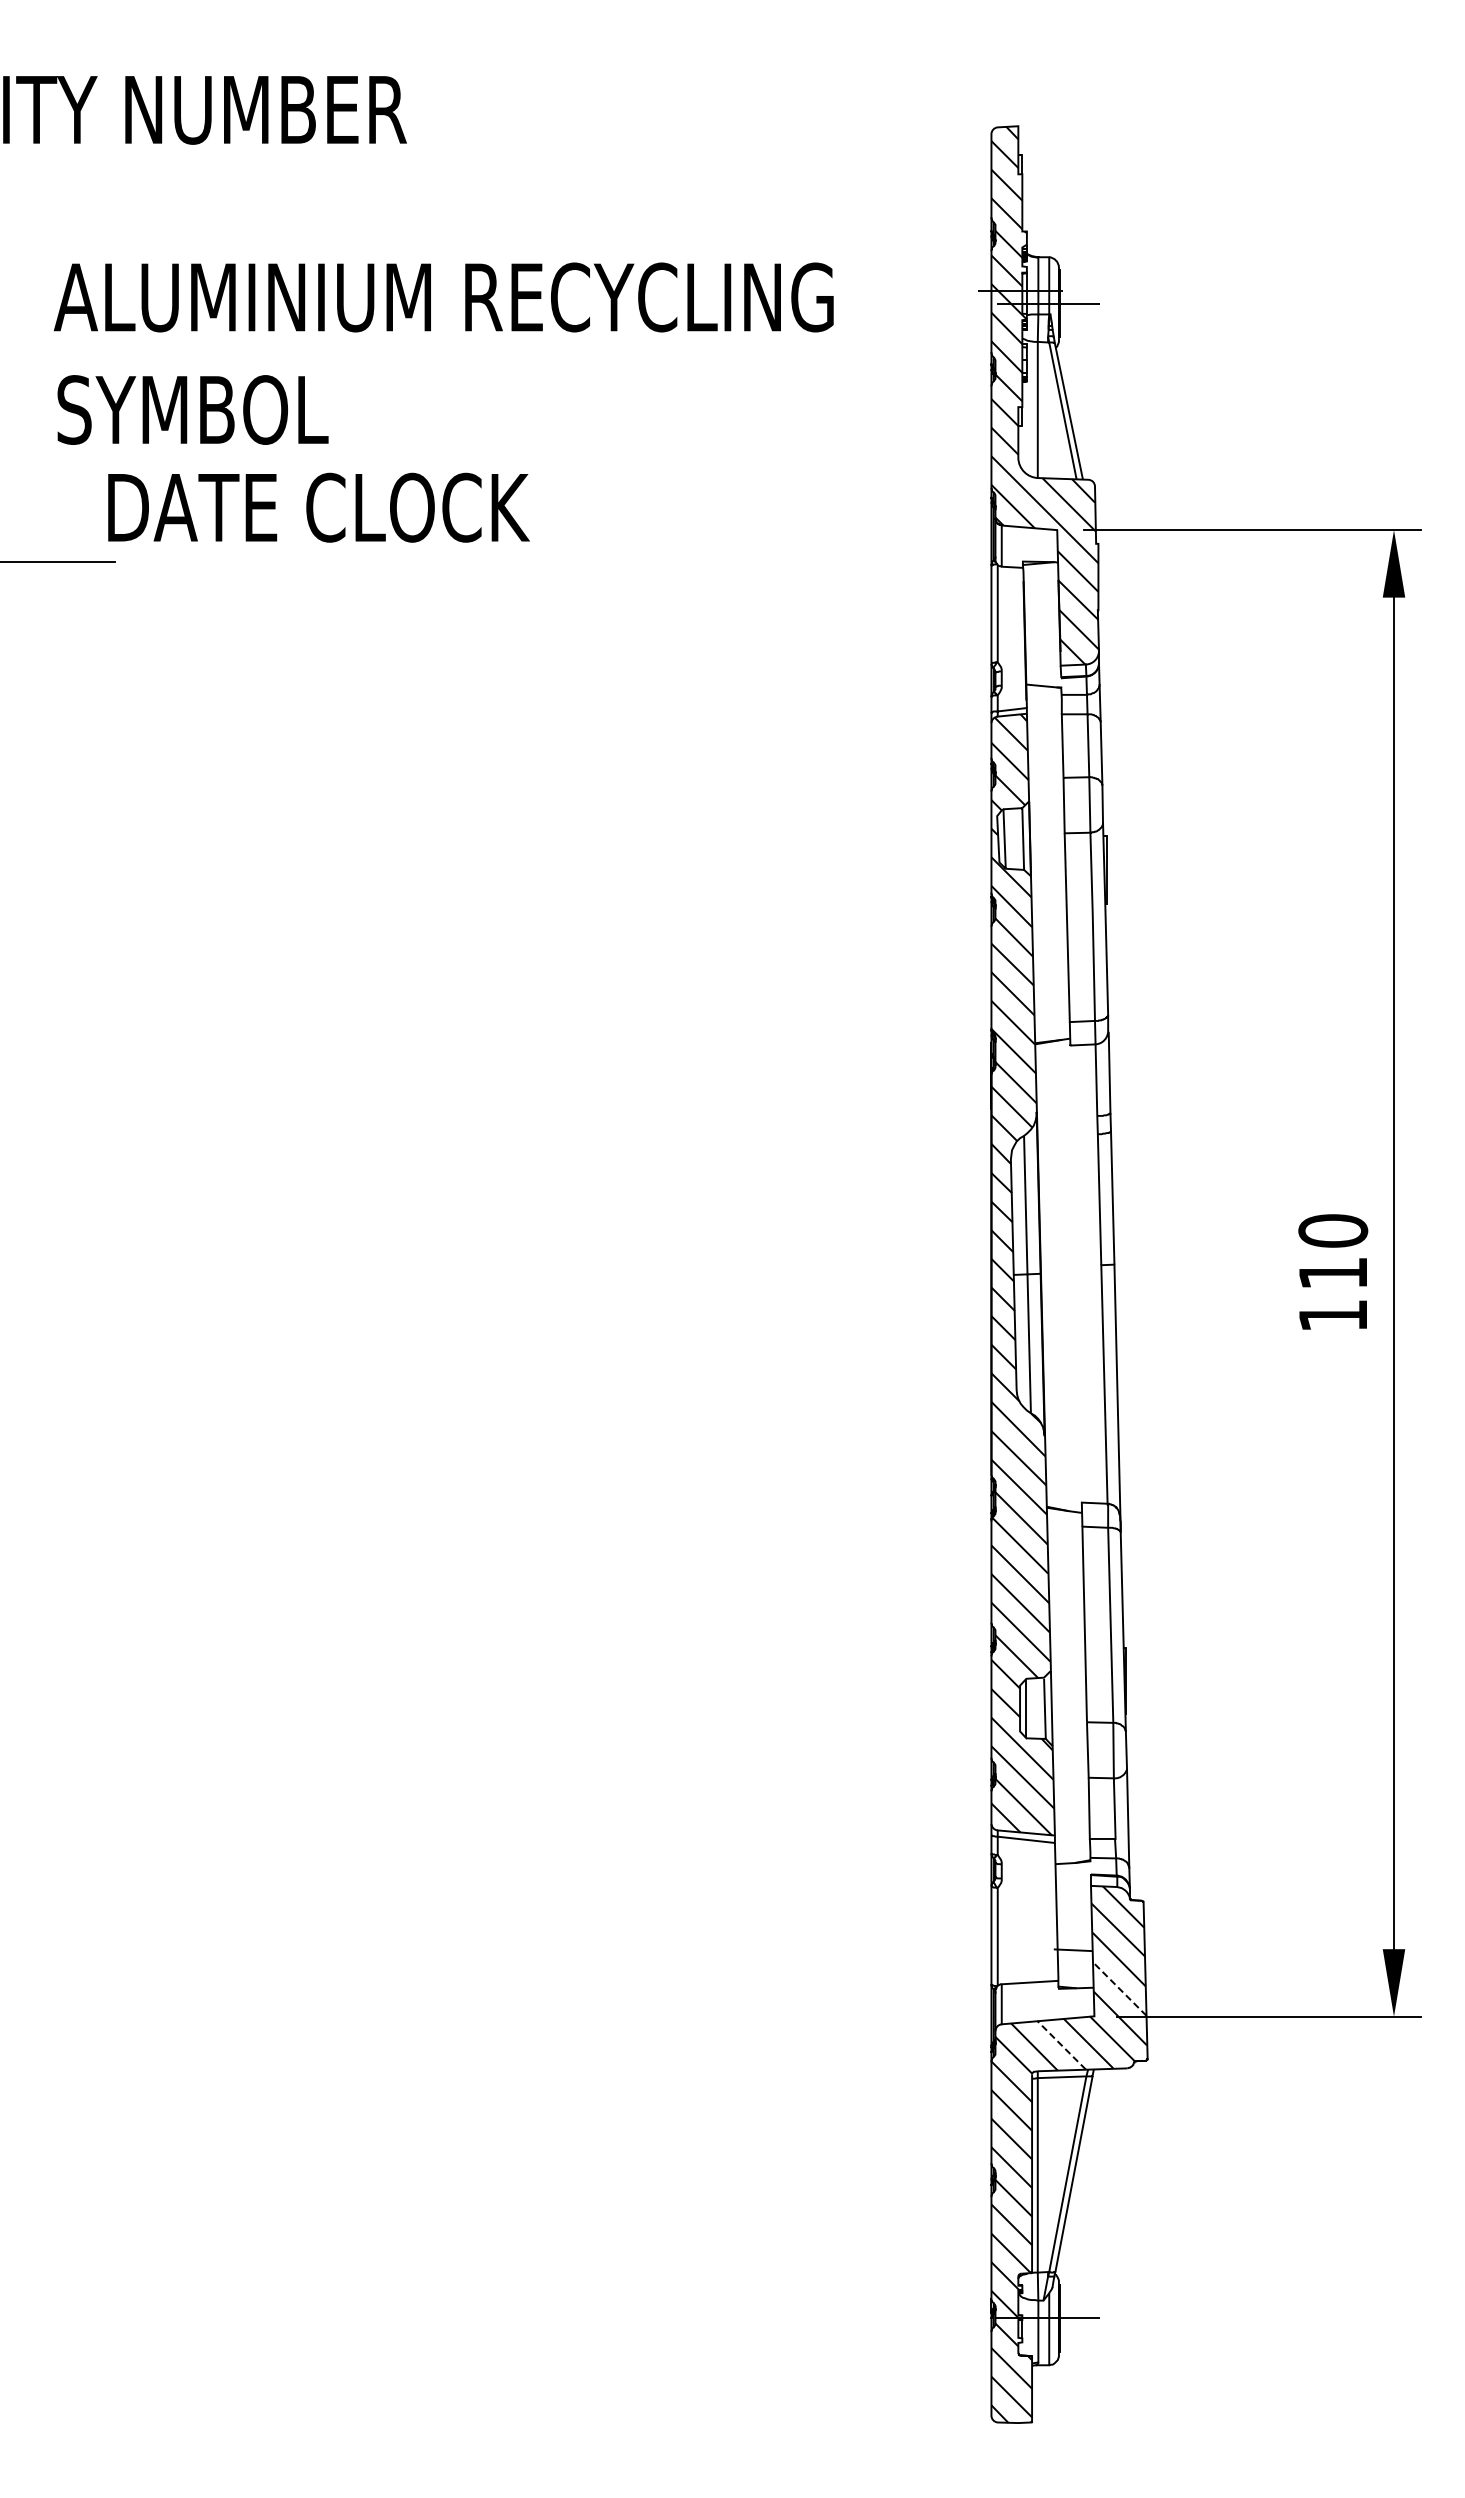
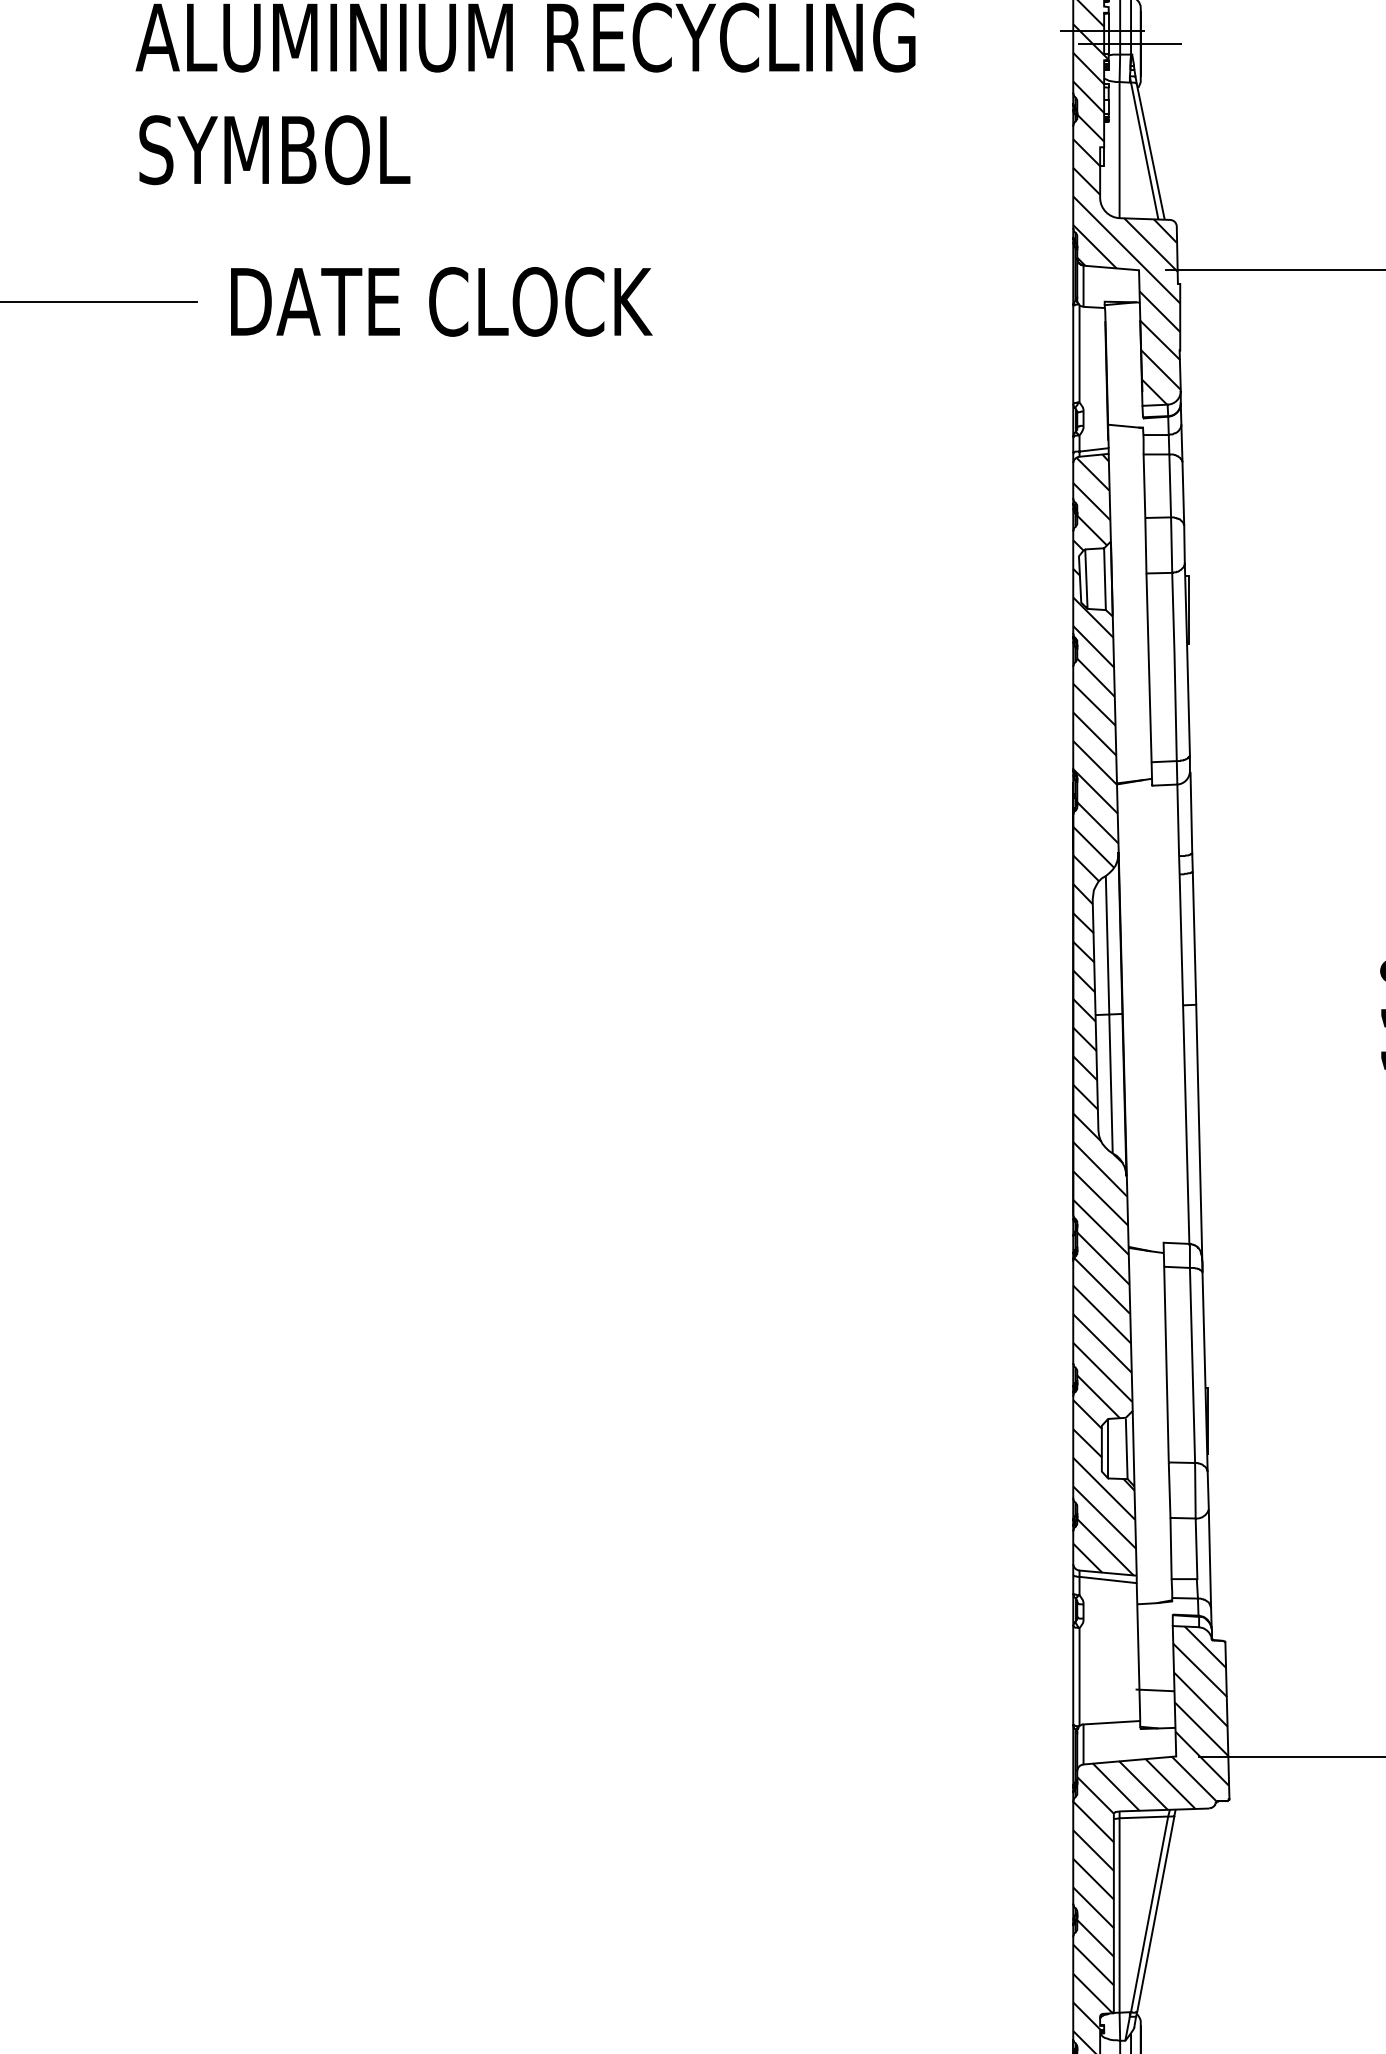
text: (318, 507) -> (441, 301), moved
line: (1119, 1989) -> (1201, 1729), dashed -> solid
line: (1061, 2044) -> (1143, 1784), dashed -> solid

